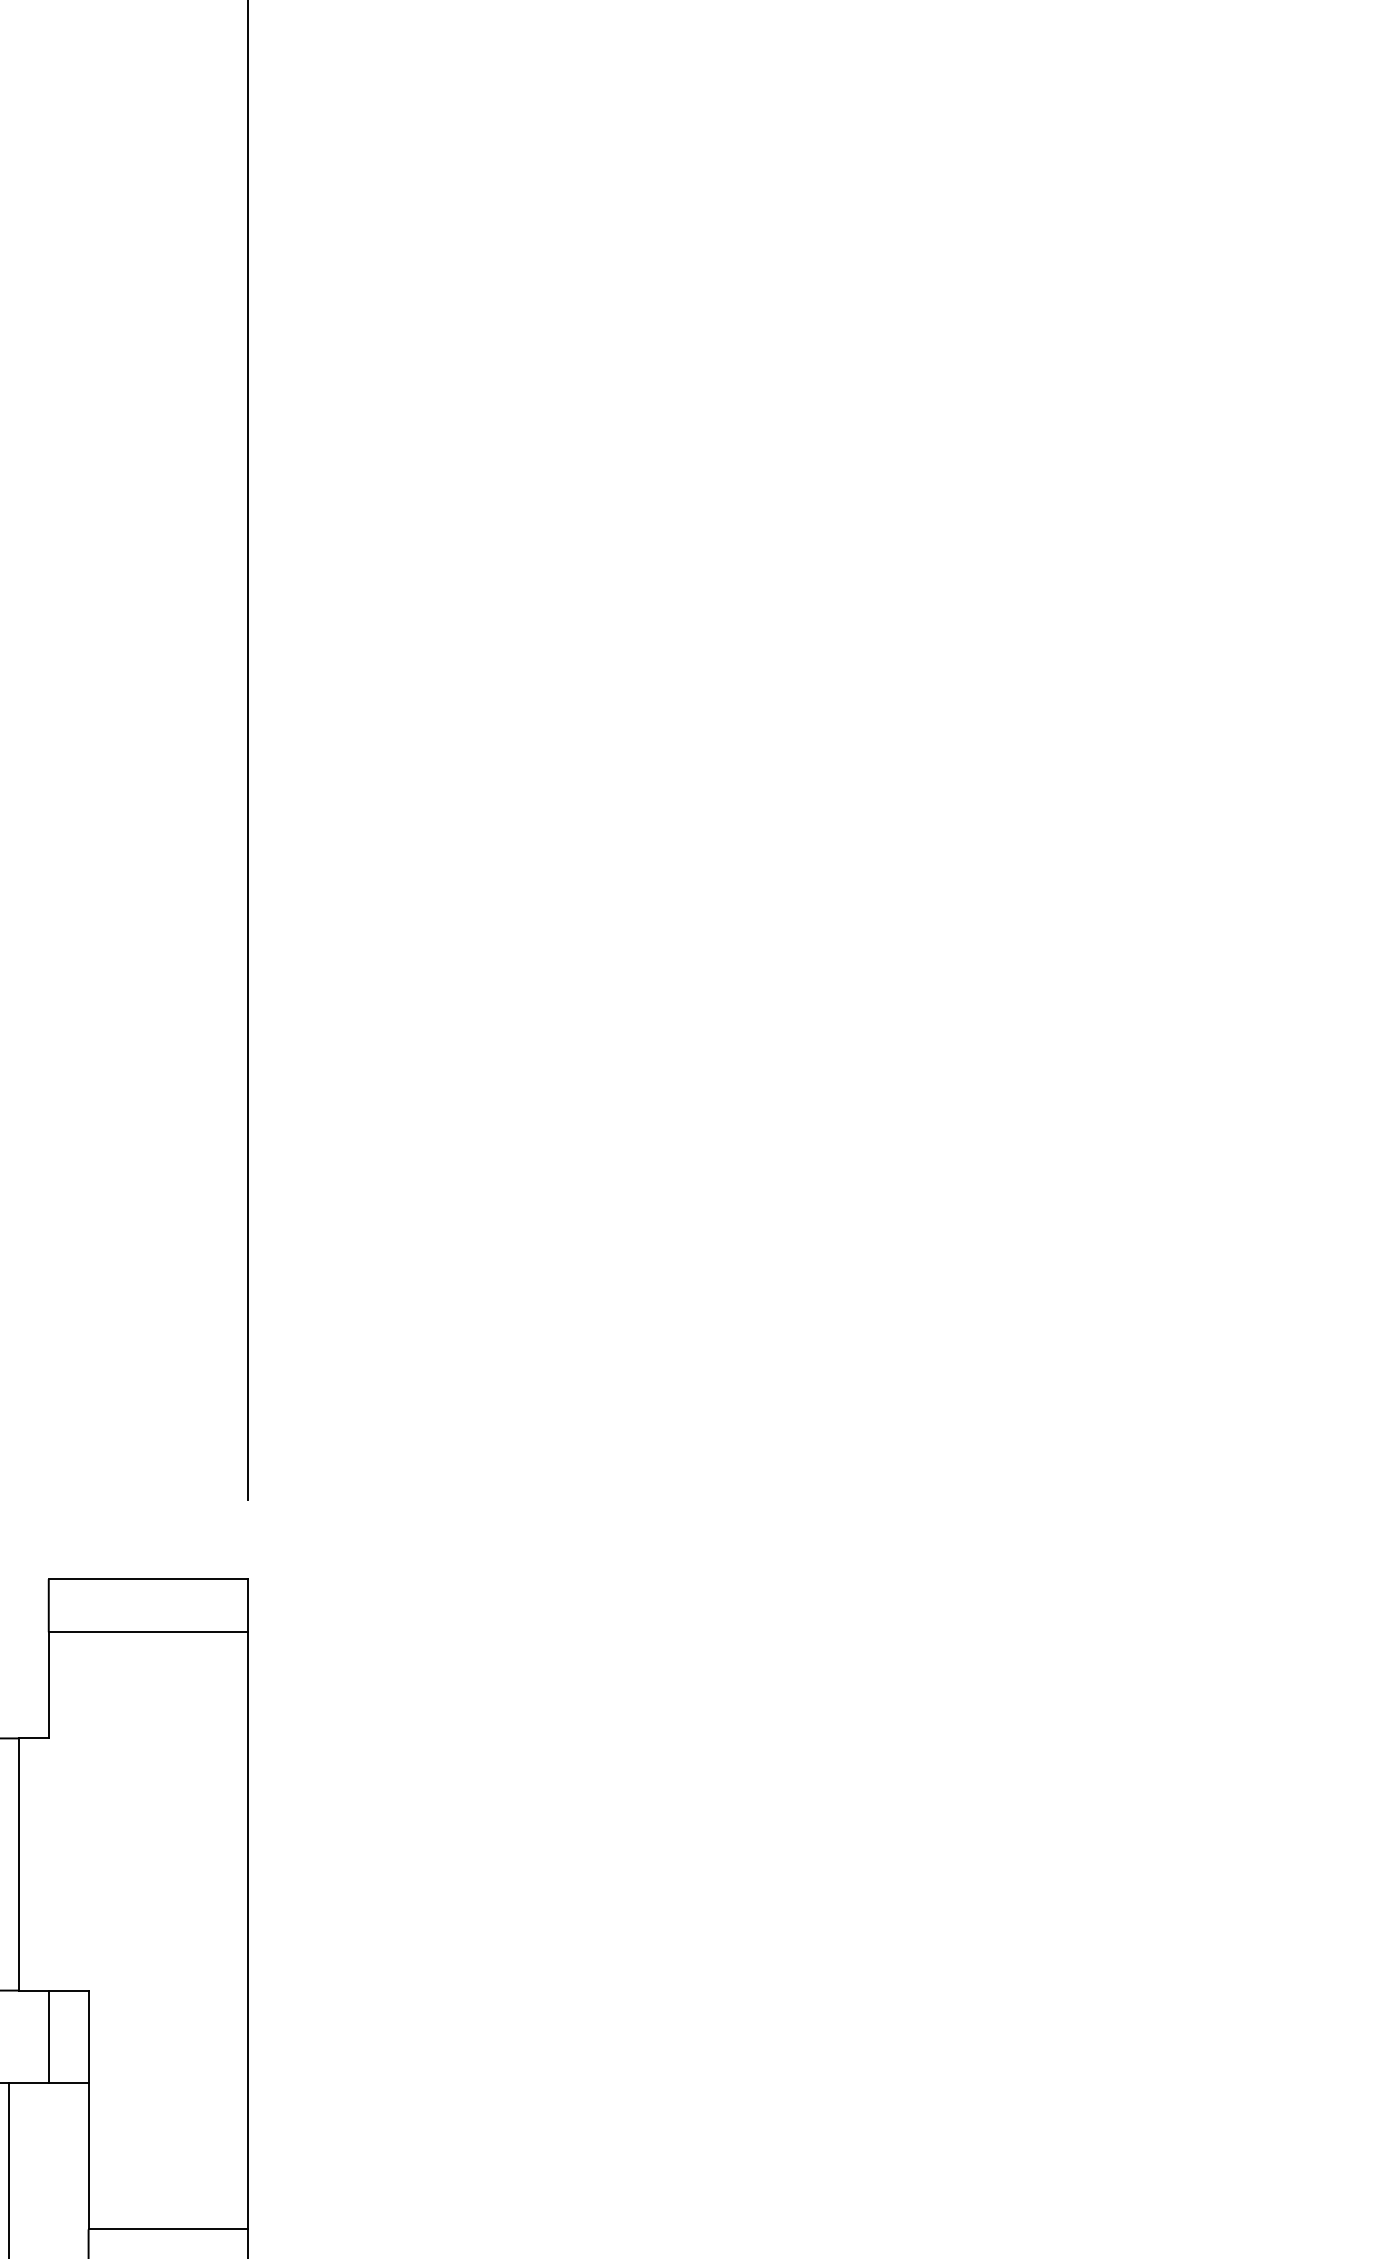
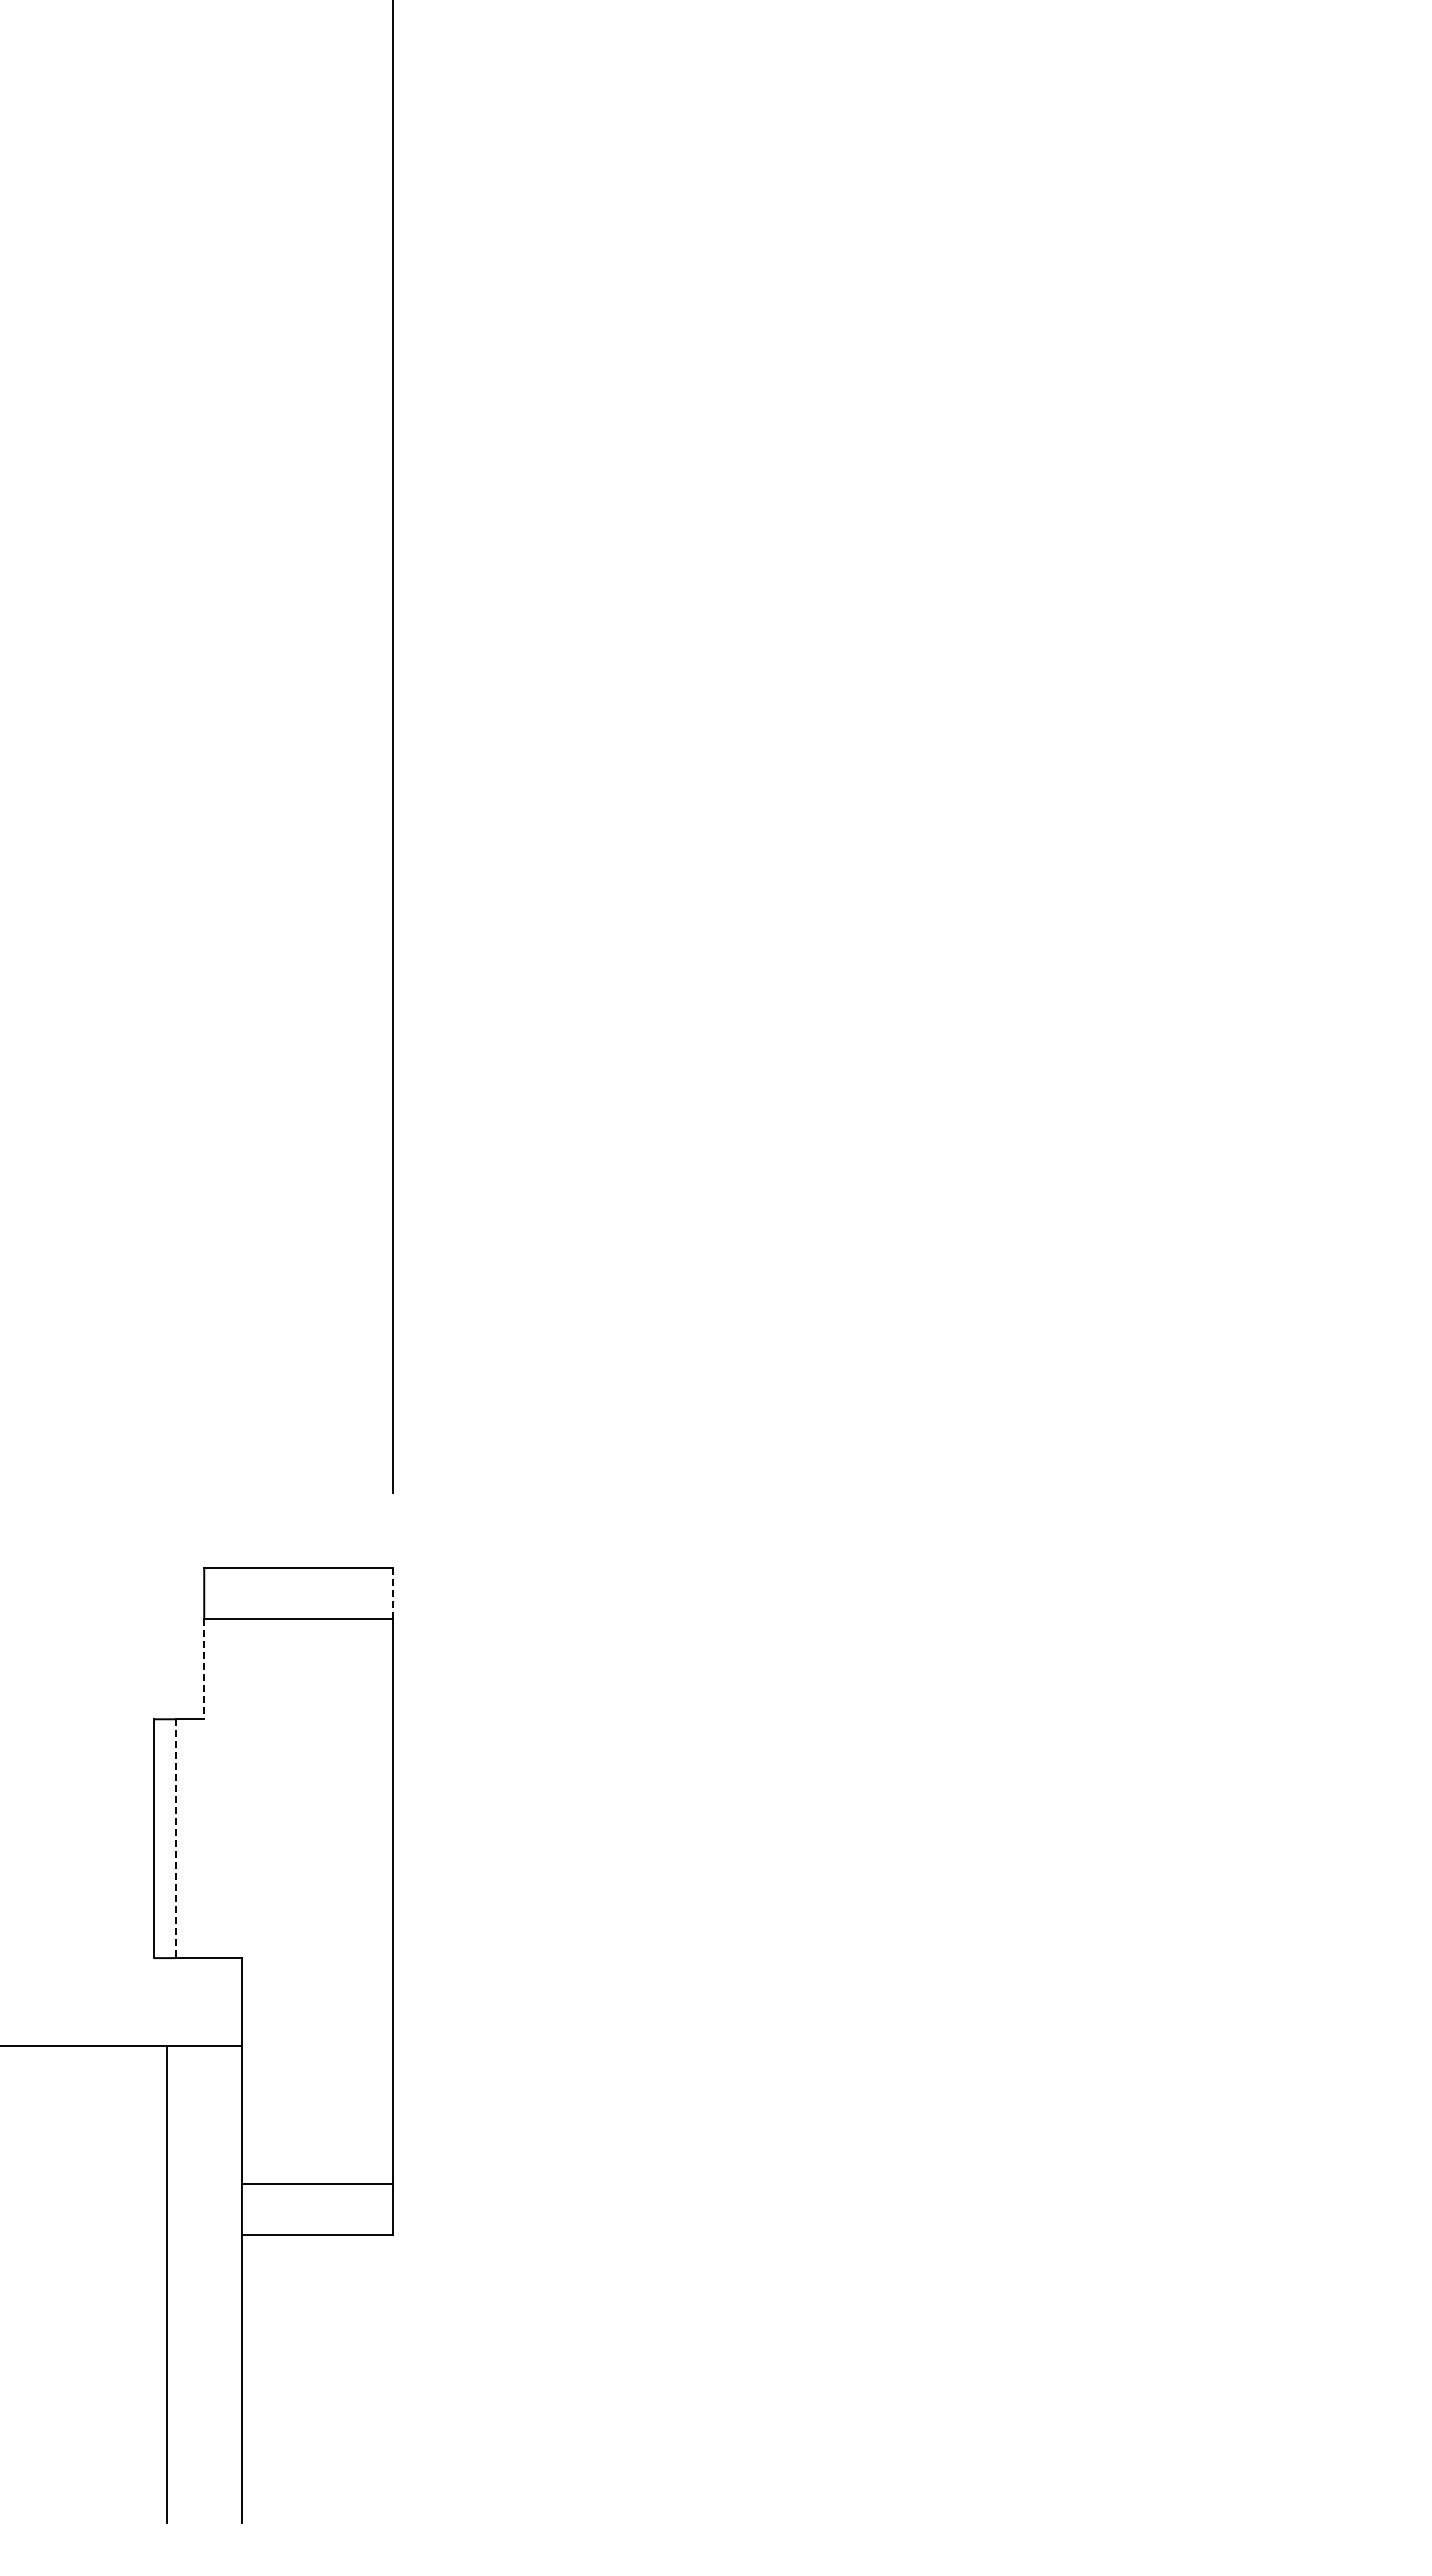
line: (247, 1606) -> (392, 1594), solid -> dashed
line: (49, 1685) -> (204, 1669), solid -> dashed
line: (18, 1865) -> (175, 1839), solid -> dashed
line: (49, 2037) -> (204, 2002), removed

